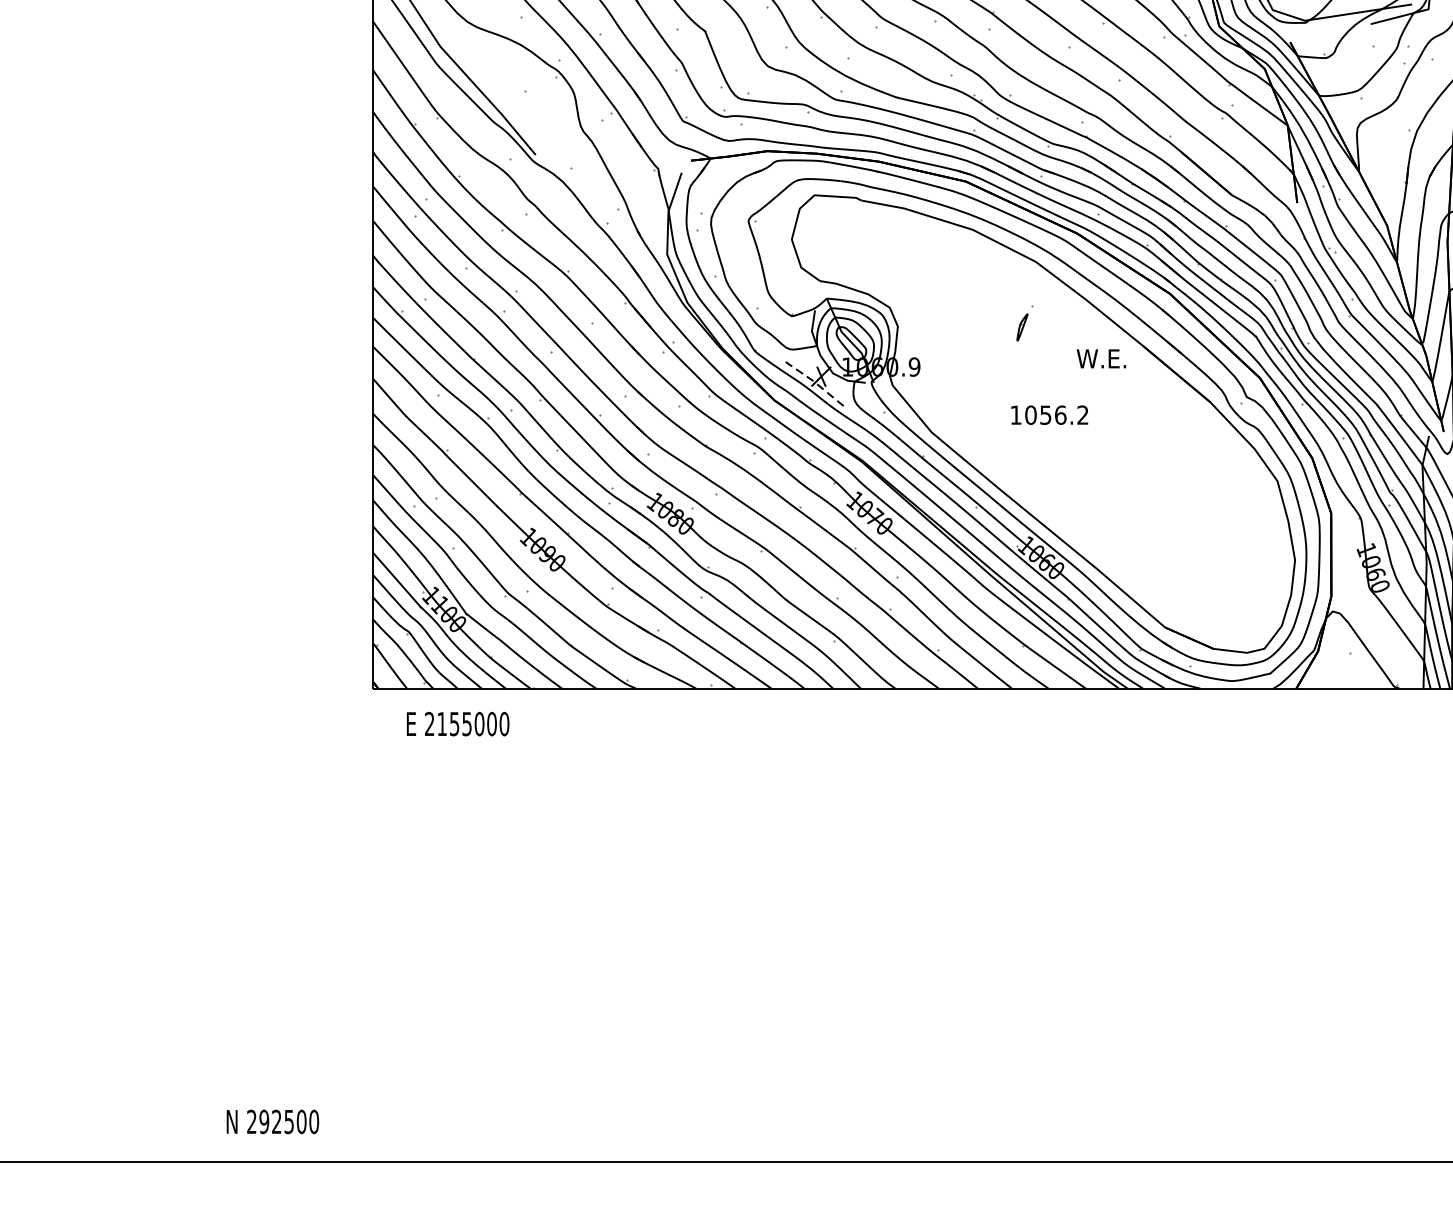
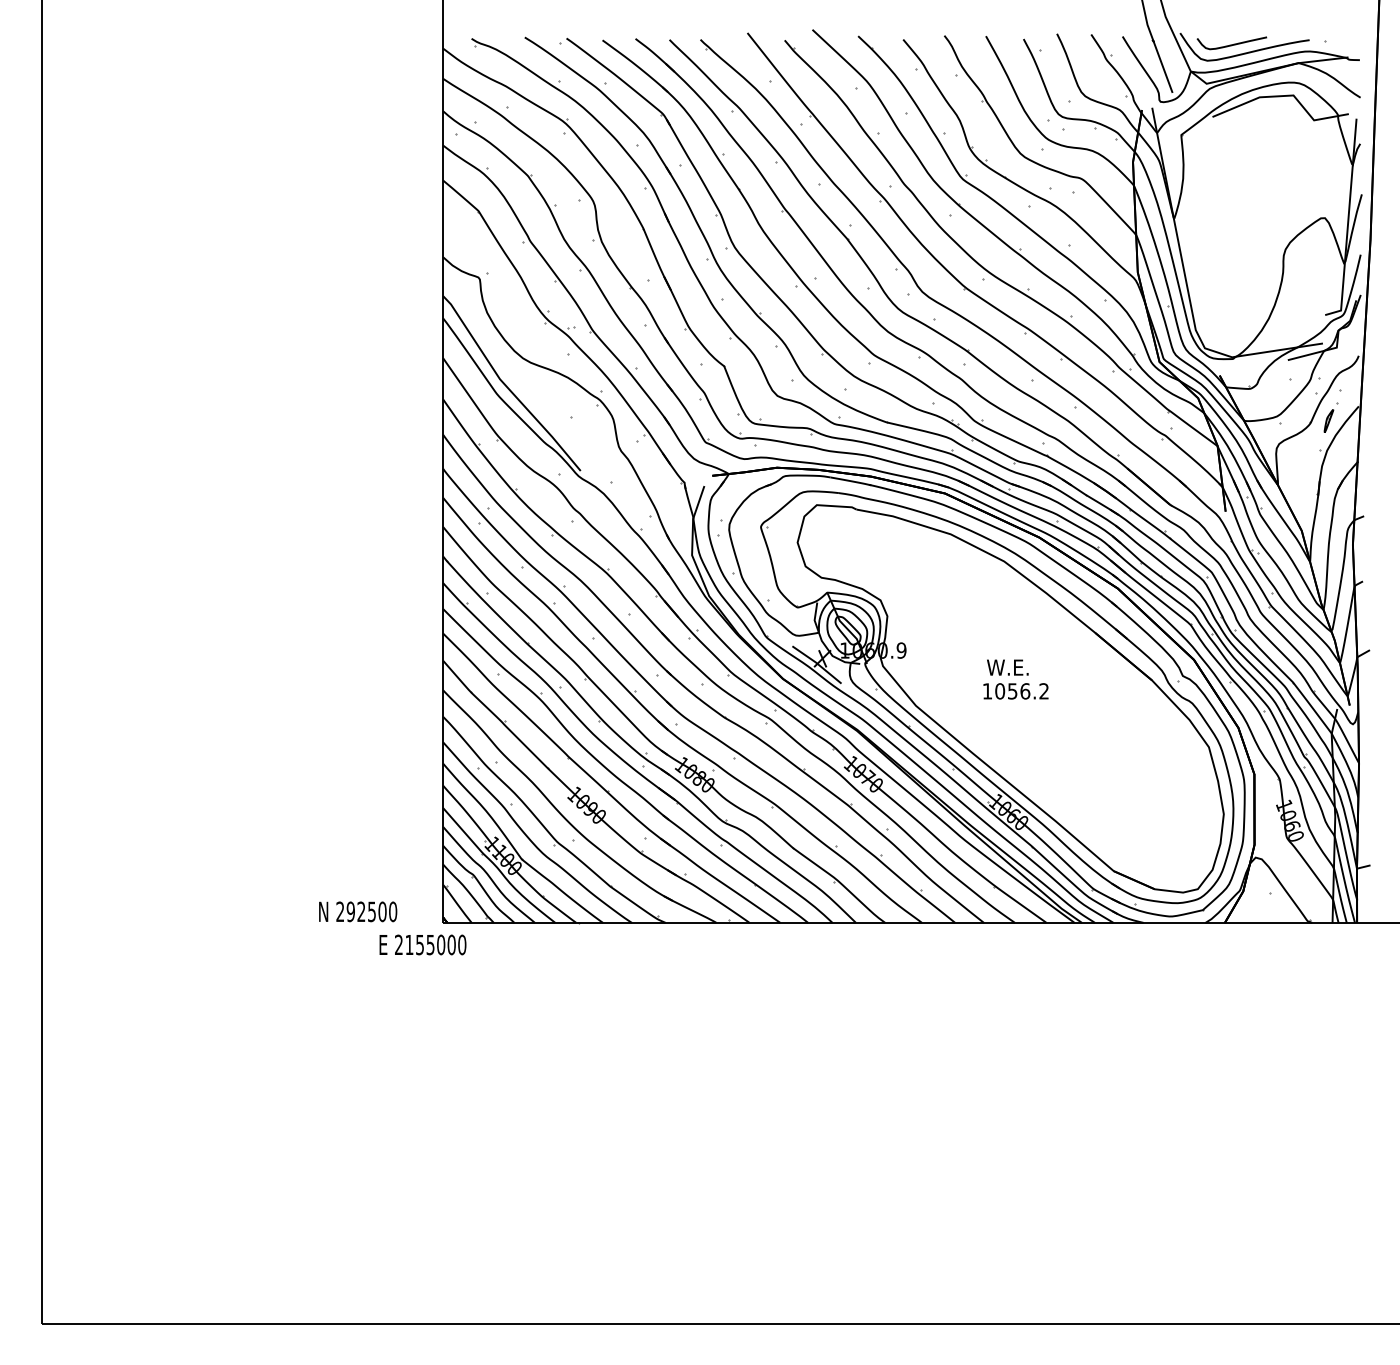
part: (1024, 323) -> (1330, 417), moved
text: (1101, 358) -> (1007, 667), moved
line: (815, 382) -> (817, 663), dashed -> solid
text: (457, 723) -> (422, 944), moved
text: (273, 1121) -> (358, 911), moved

